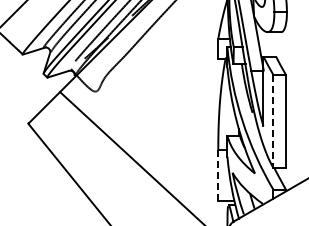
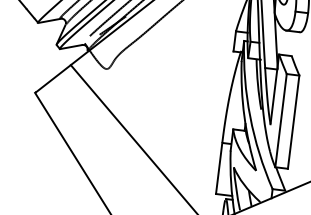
line: (273, 121) -> (281, 120), dashed -> solid
line: (218, 176) -> (219, 169), dashed -> solid

